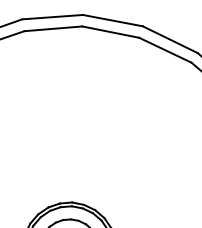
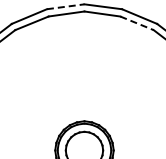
line: (52, 16) -> (65, 6), solid -> dashed
line: (166, 50) -> (137, 23), solid -> dashed

